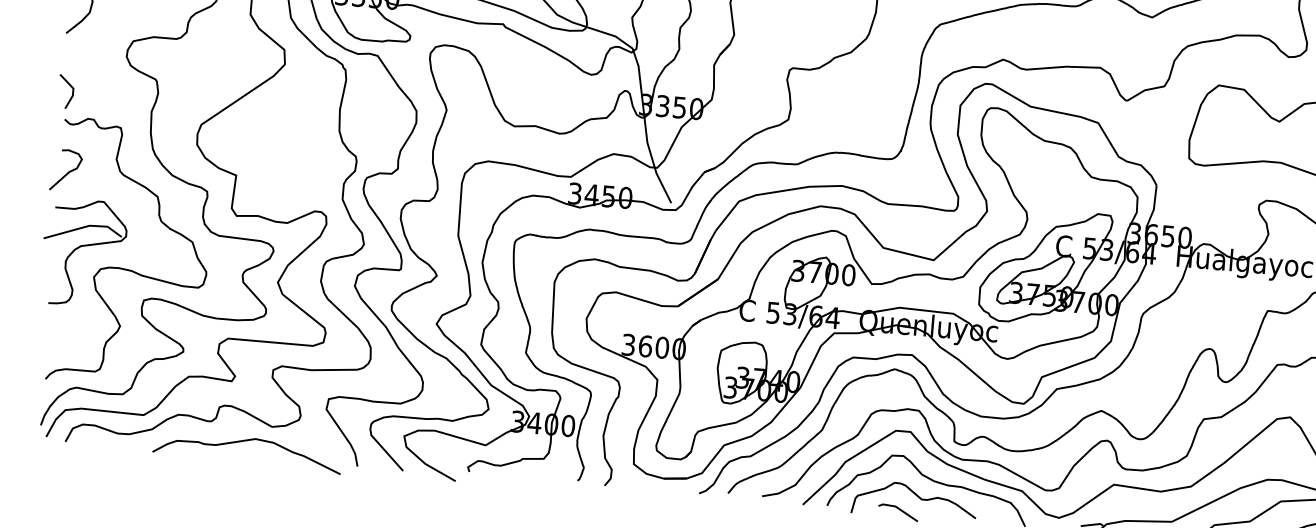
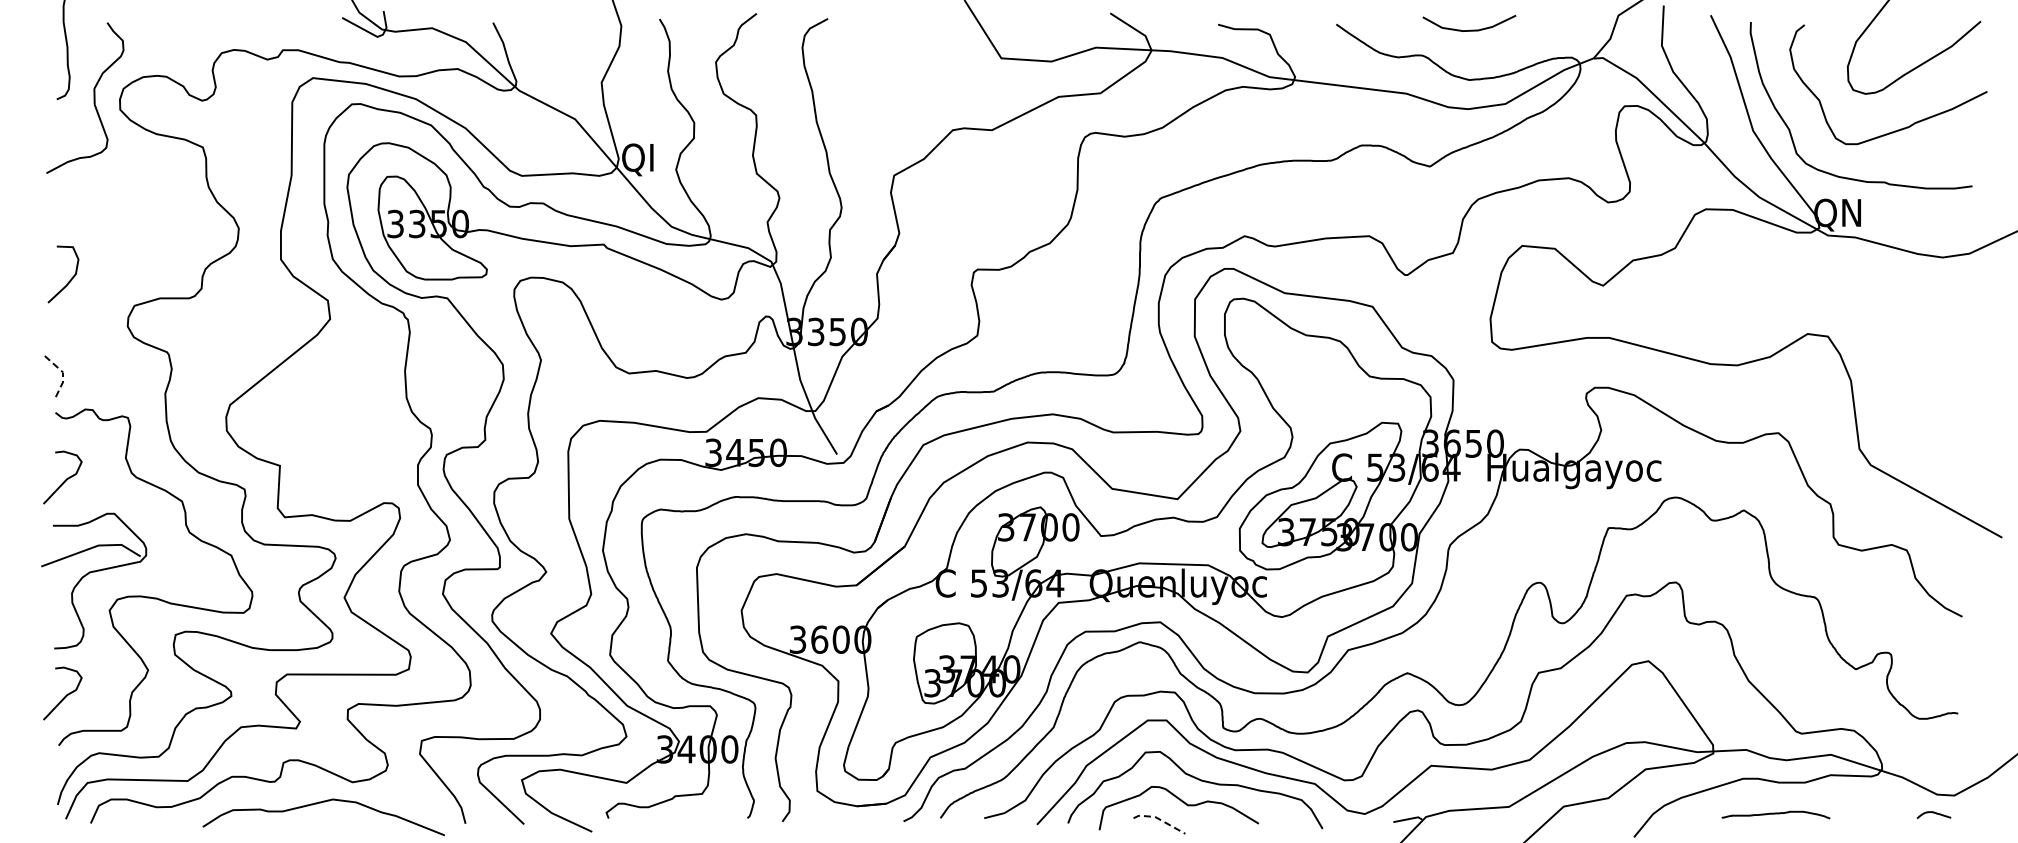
line: (73, 90) -> (63, 375), solid -> dashed
curve: (54, 340) -> (65, 695), added
line: (898, 508) -> (1159, 819), solid -> dashed

